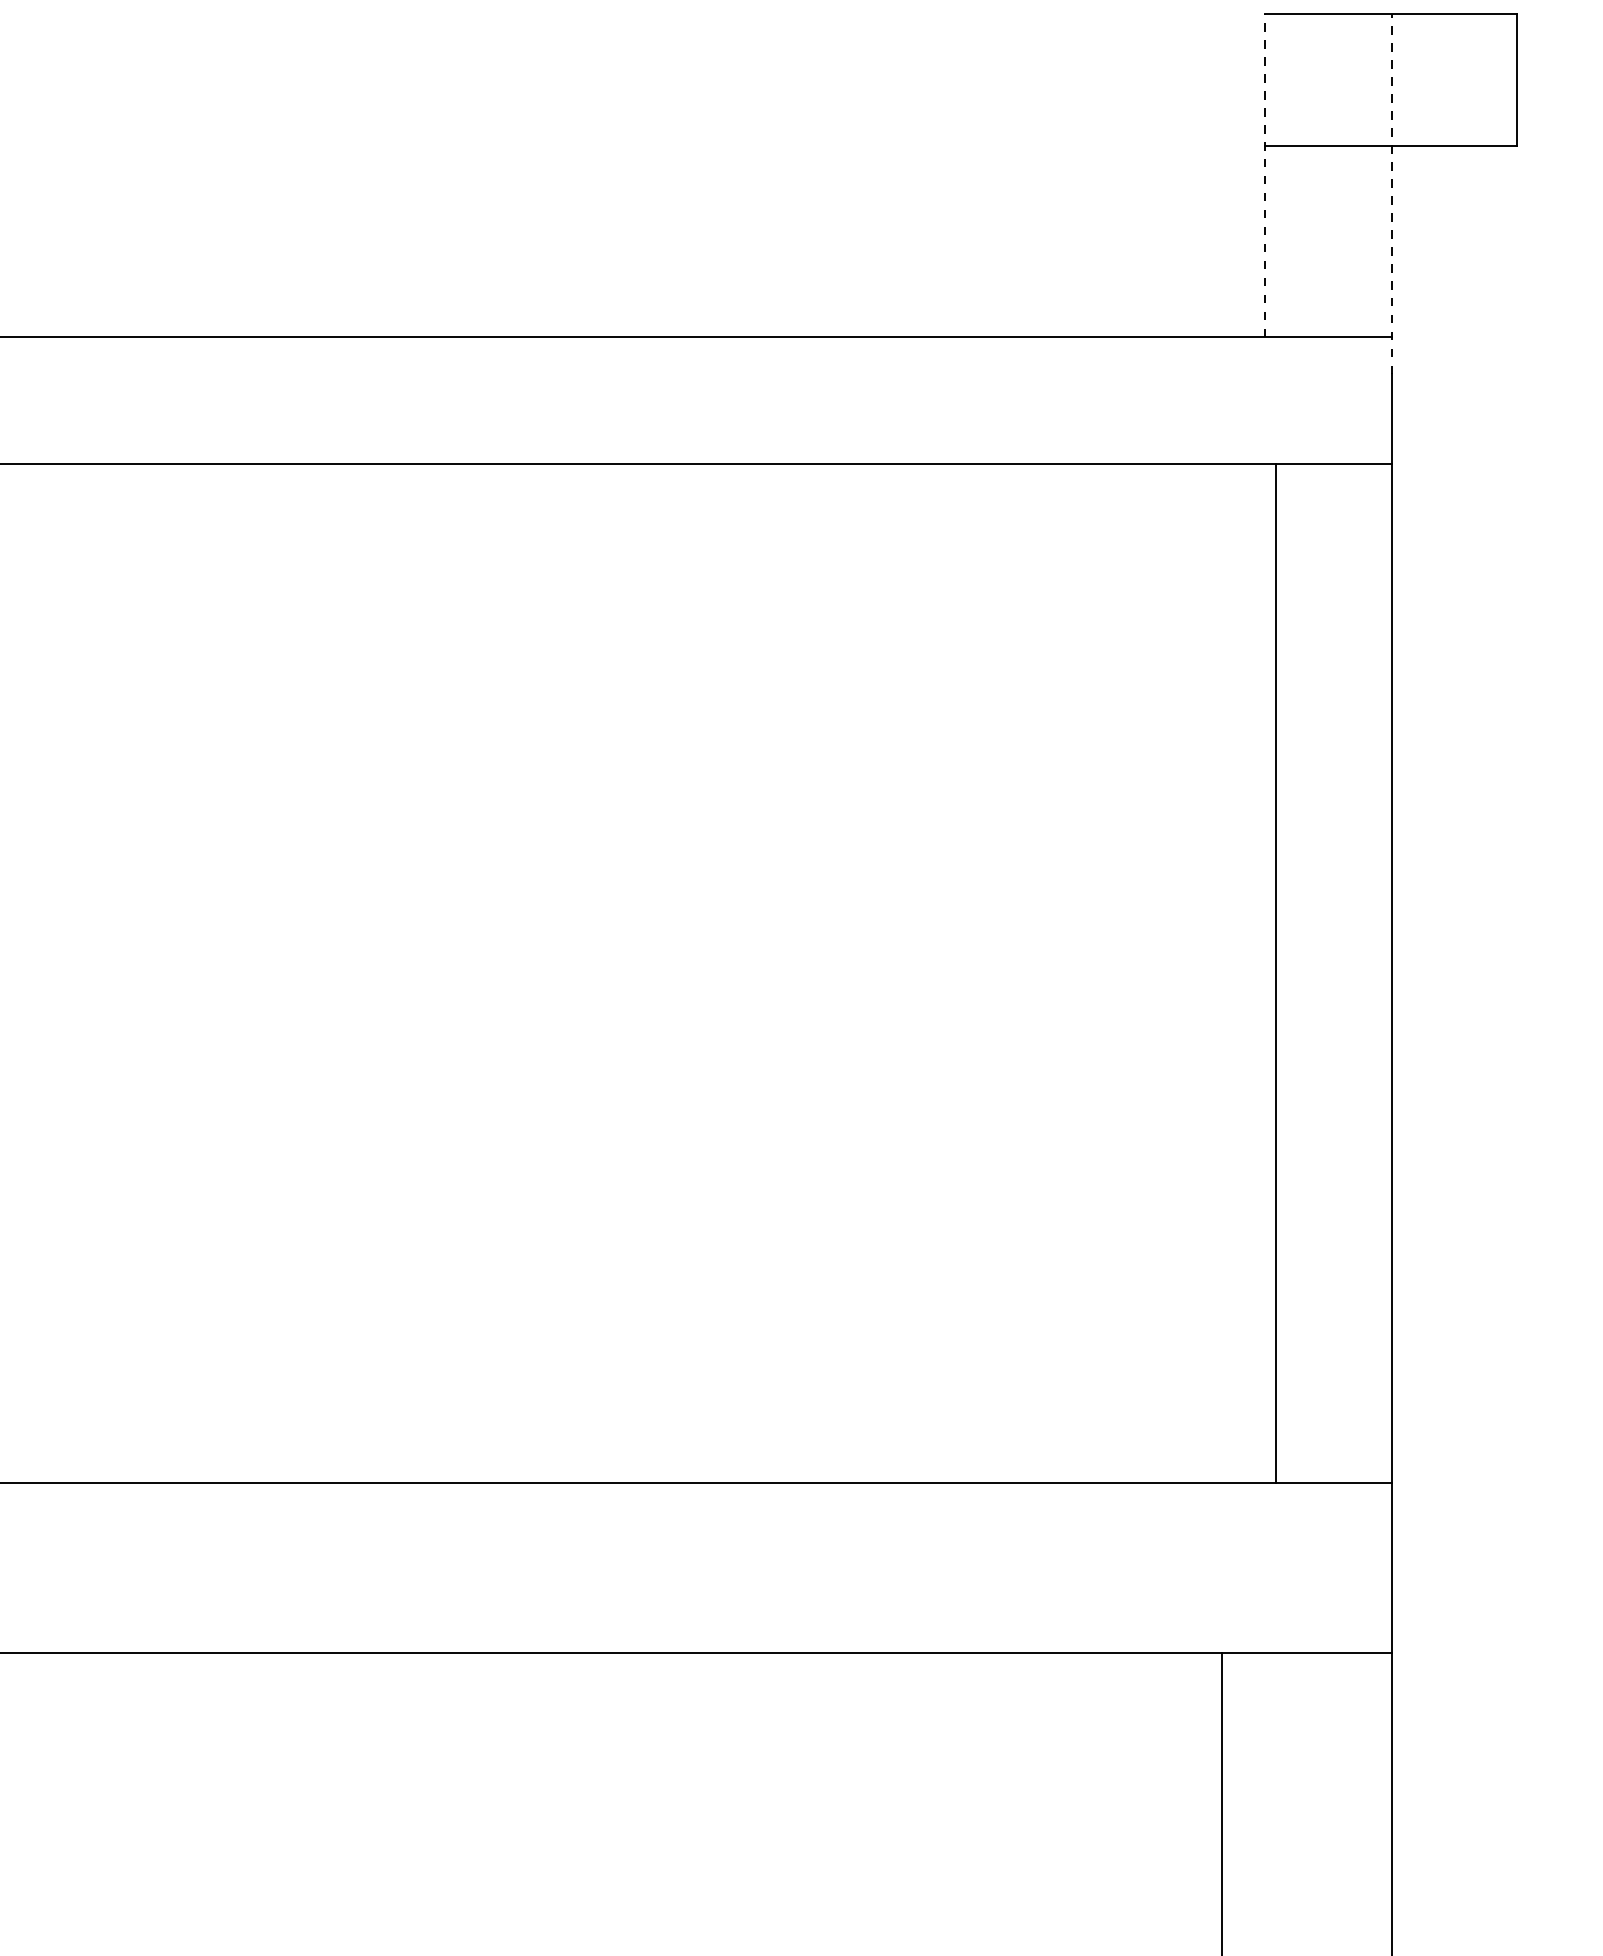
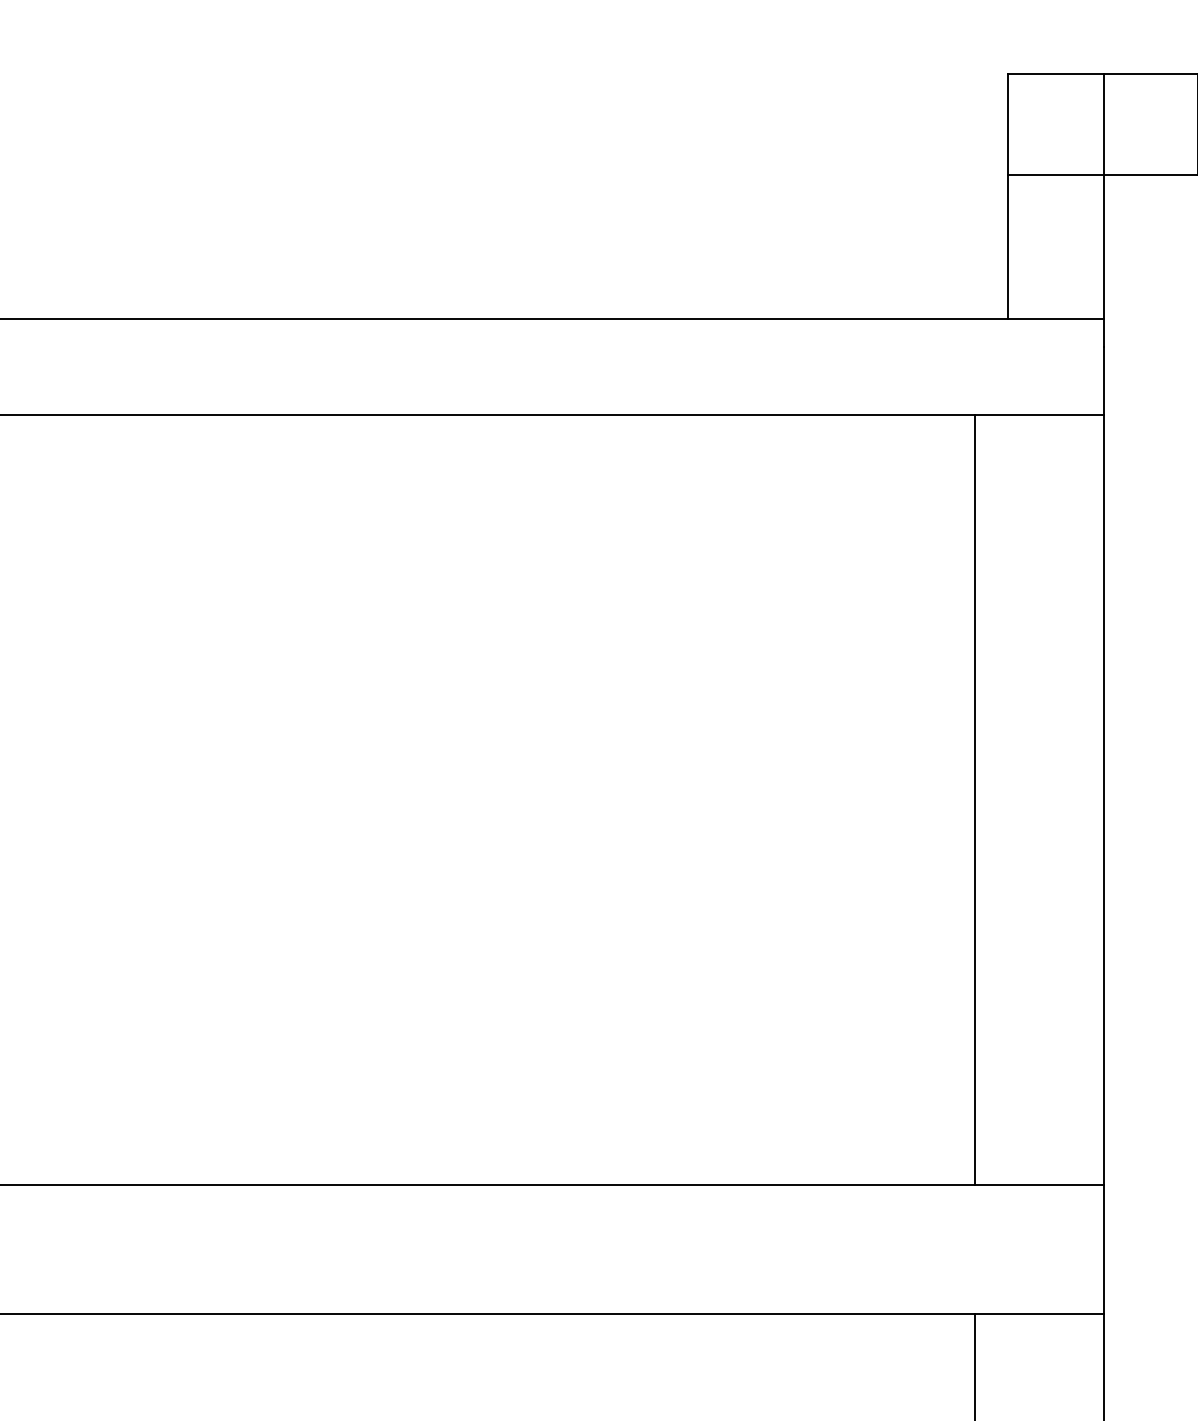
line: (1264, 175) -> (1007, 196), dashed -> solid
line: (1392, 193) -> (1104, 210), dashed -> solid
line: (1276, 973) -> (975, 800), moved

